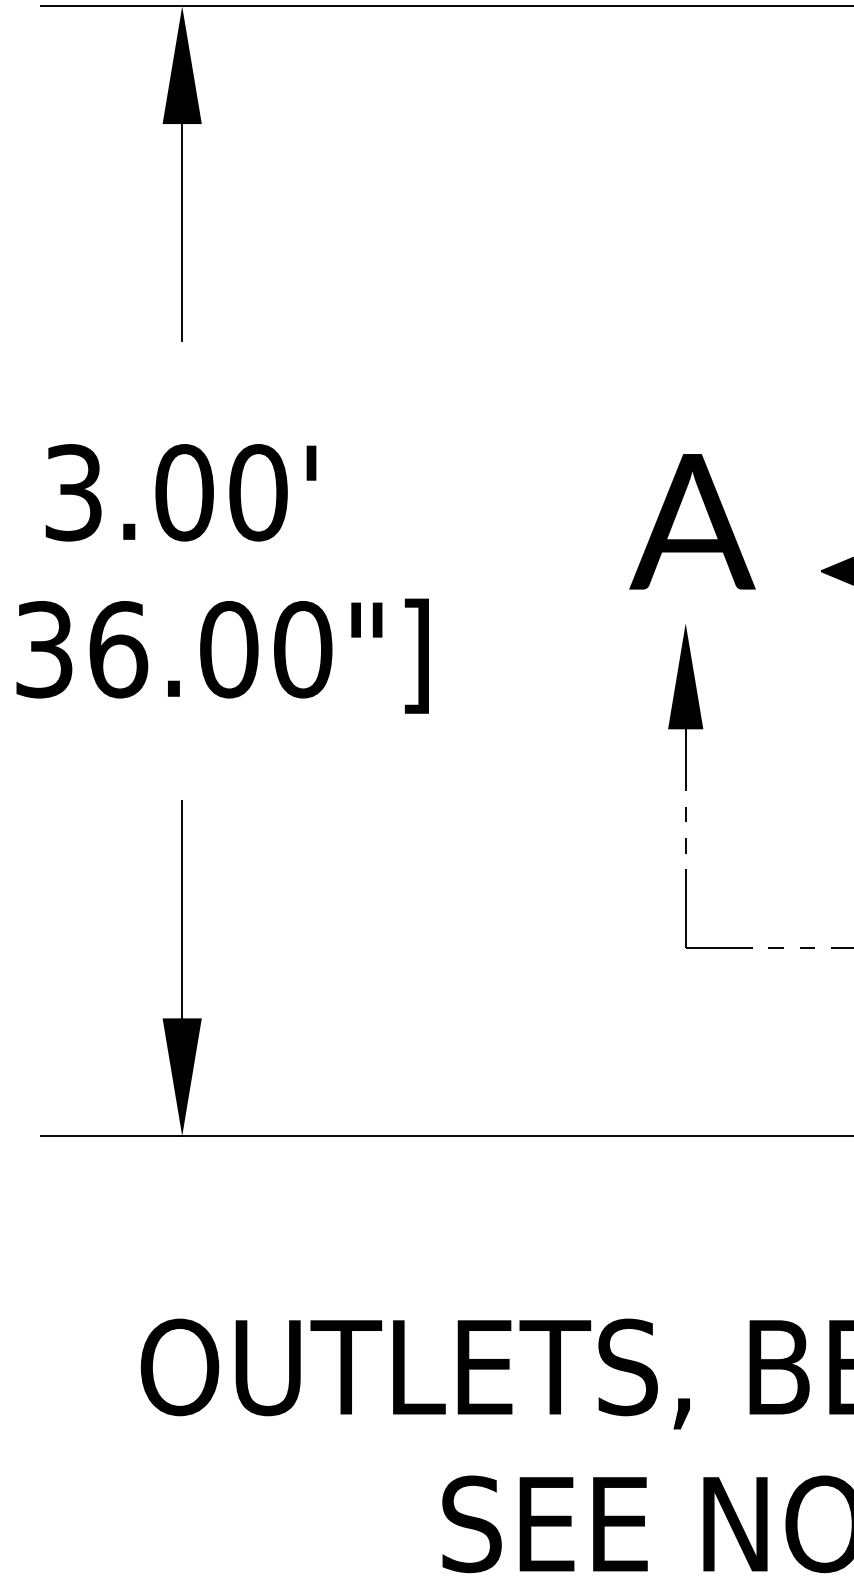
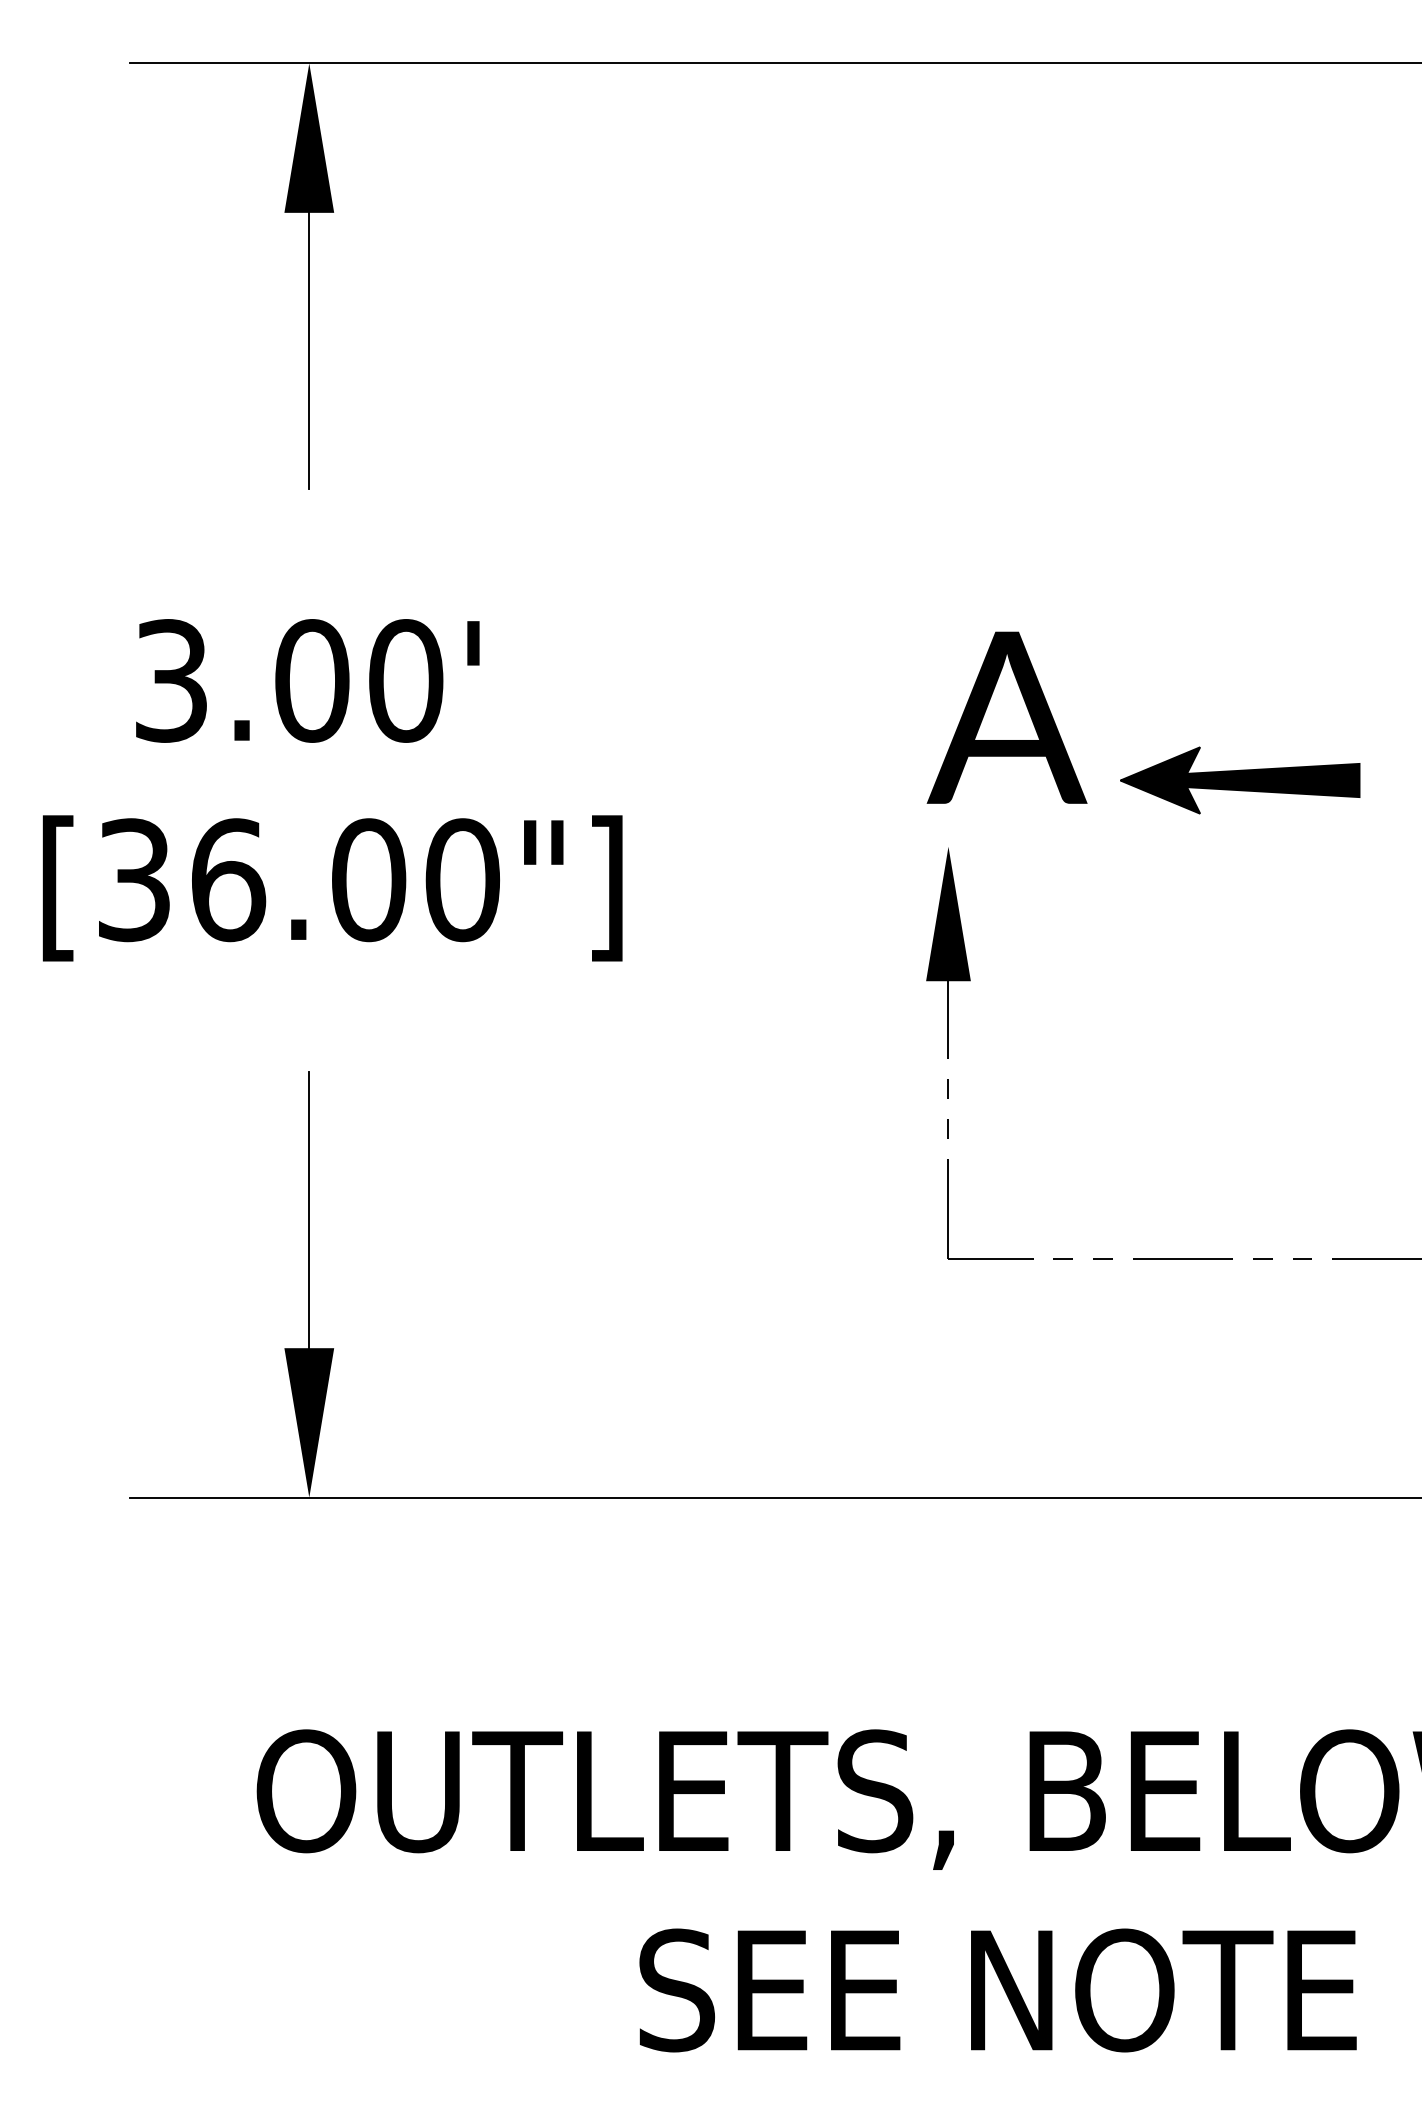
text: (692, 521) -> (1006, 717), moved

